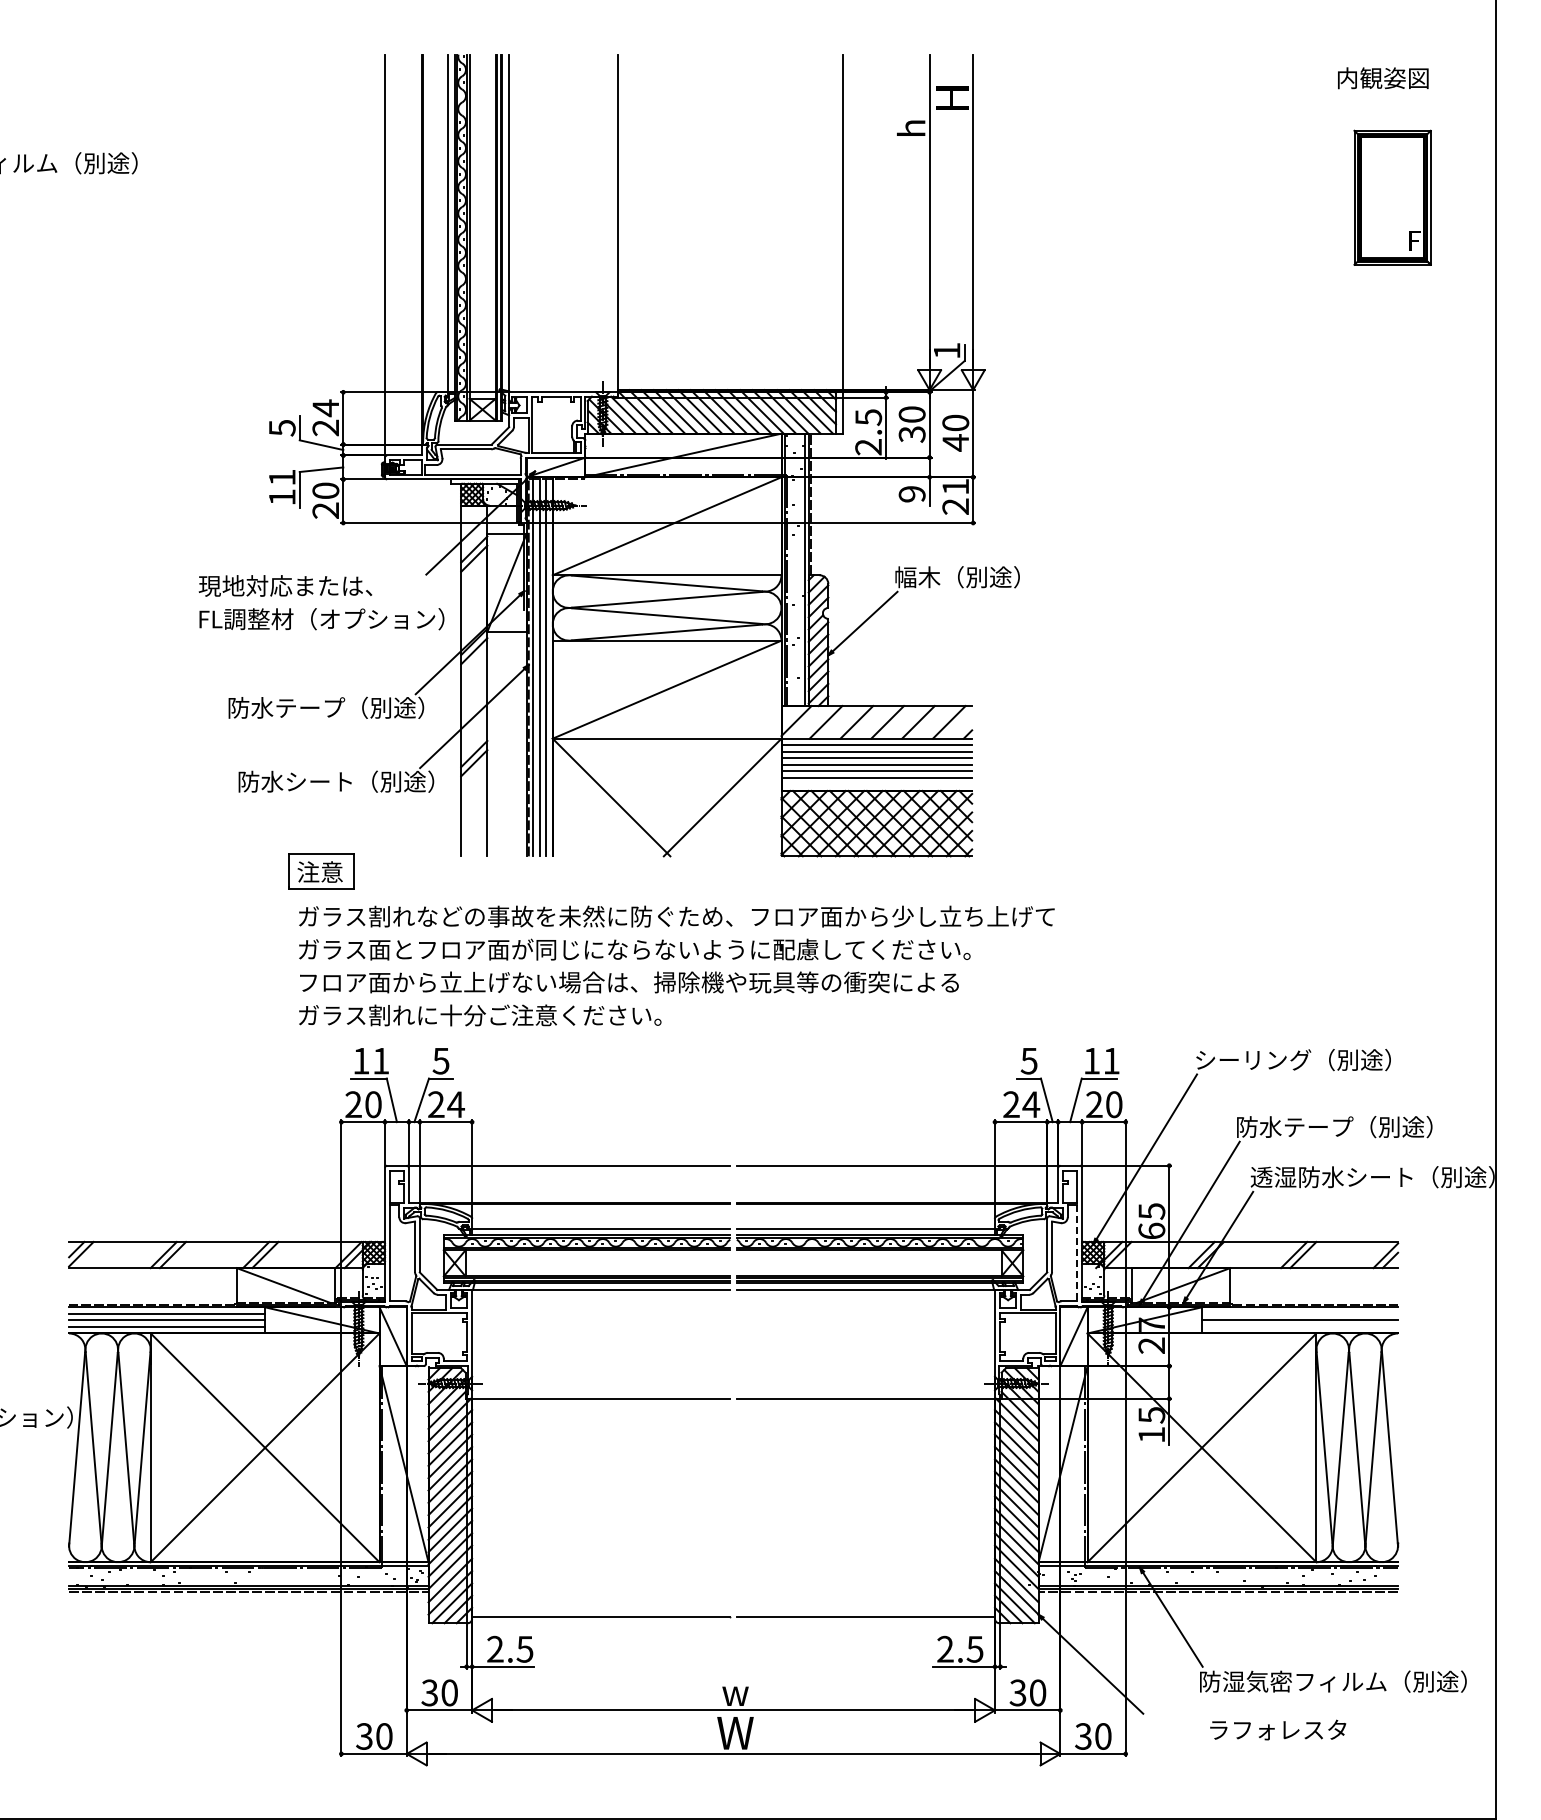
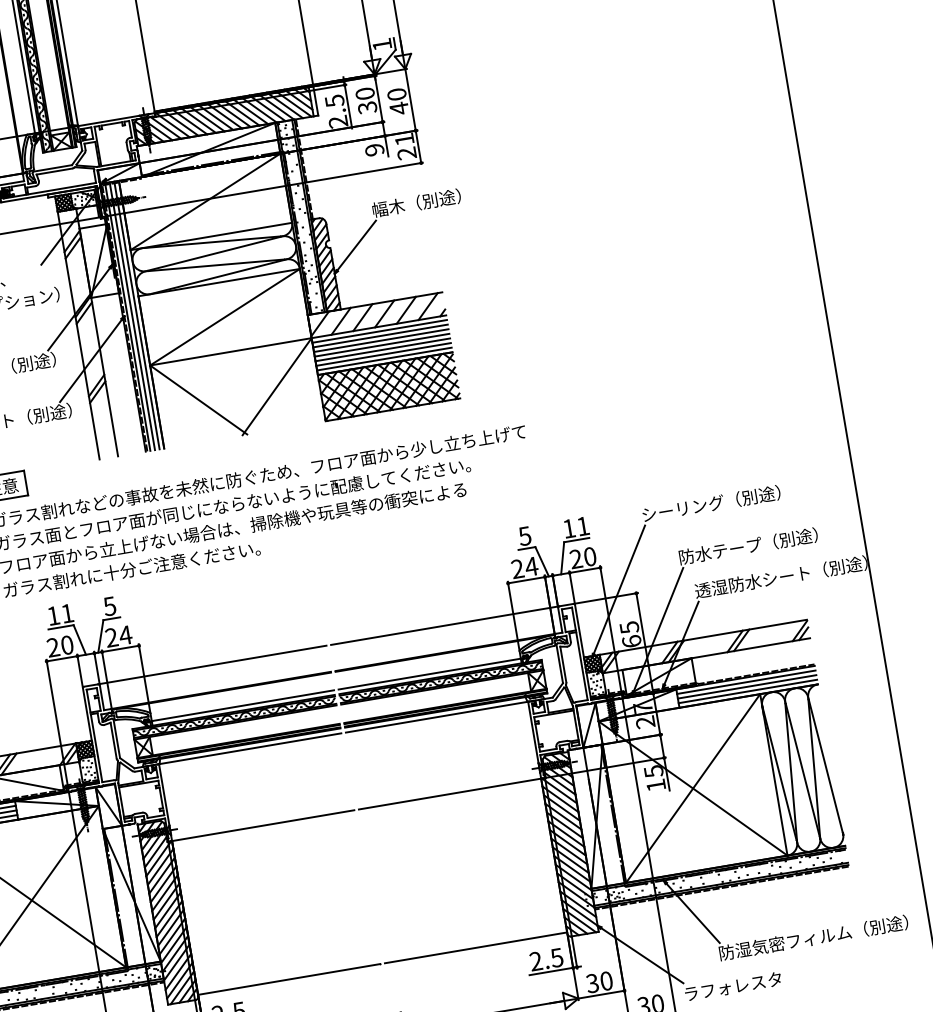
line: (876, 784) -> (384, 359), added
line: (1077, 1253) -> (582, 666), dashed -> solid
line: (1299, 1313) -> (745, 682), added
line: (1299, 1326) -> (747, 691), added
text: (1278, 1729) -> (733, 986), moved

